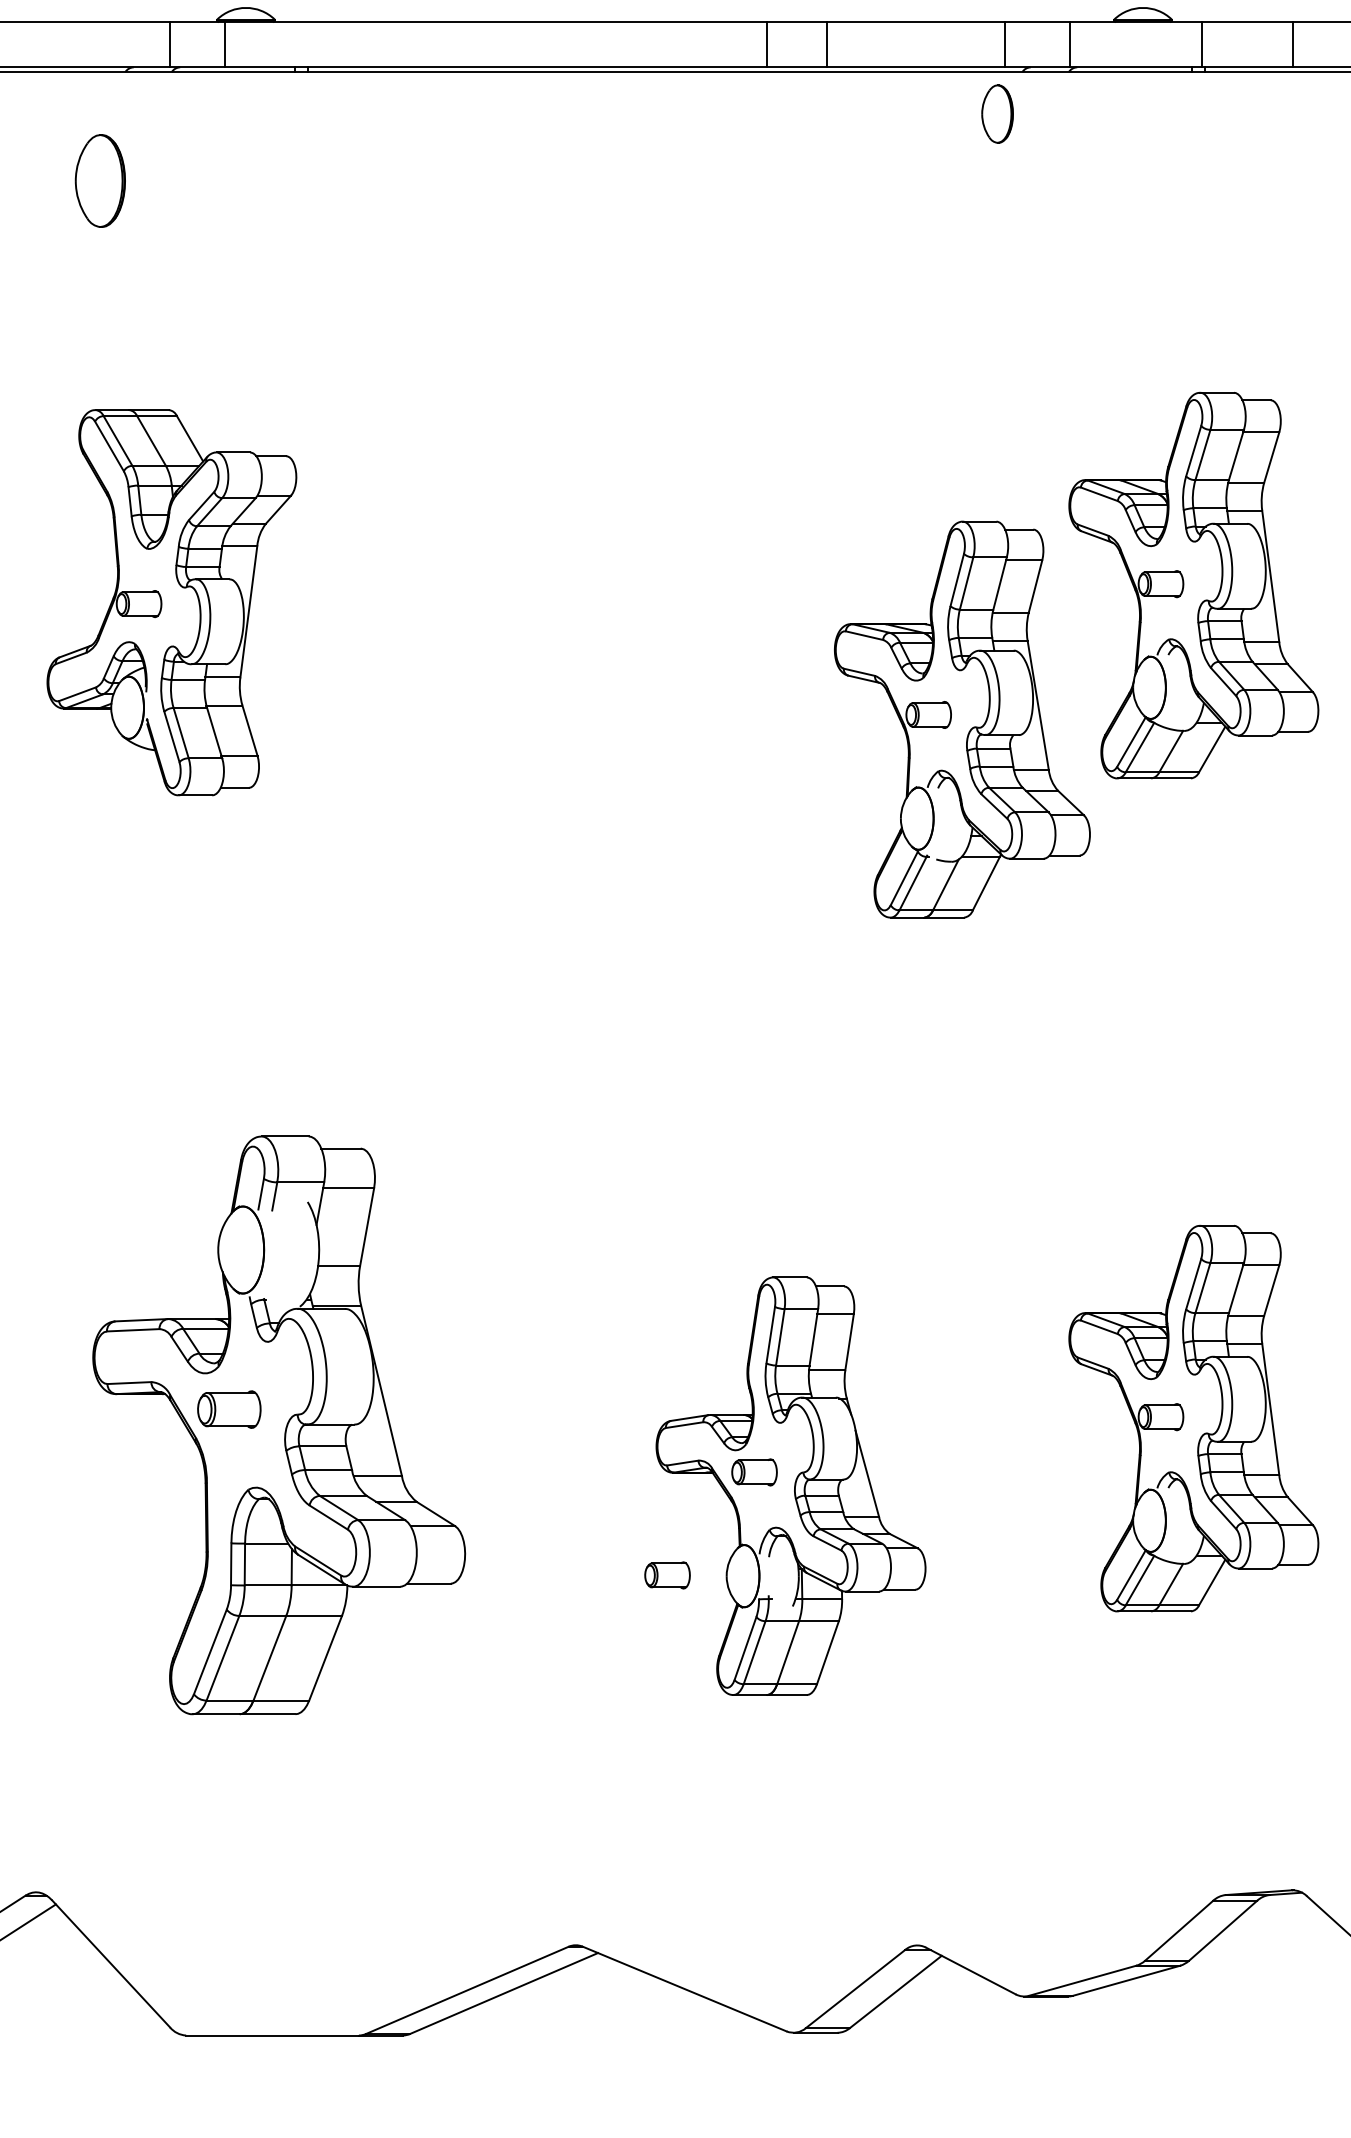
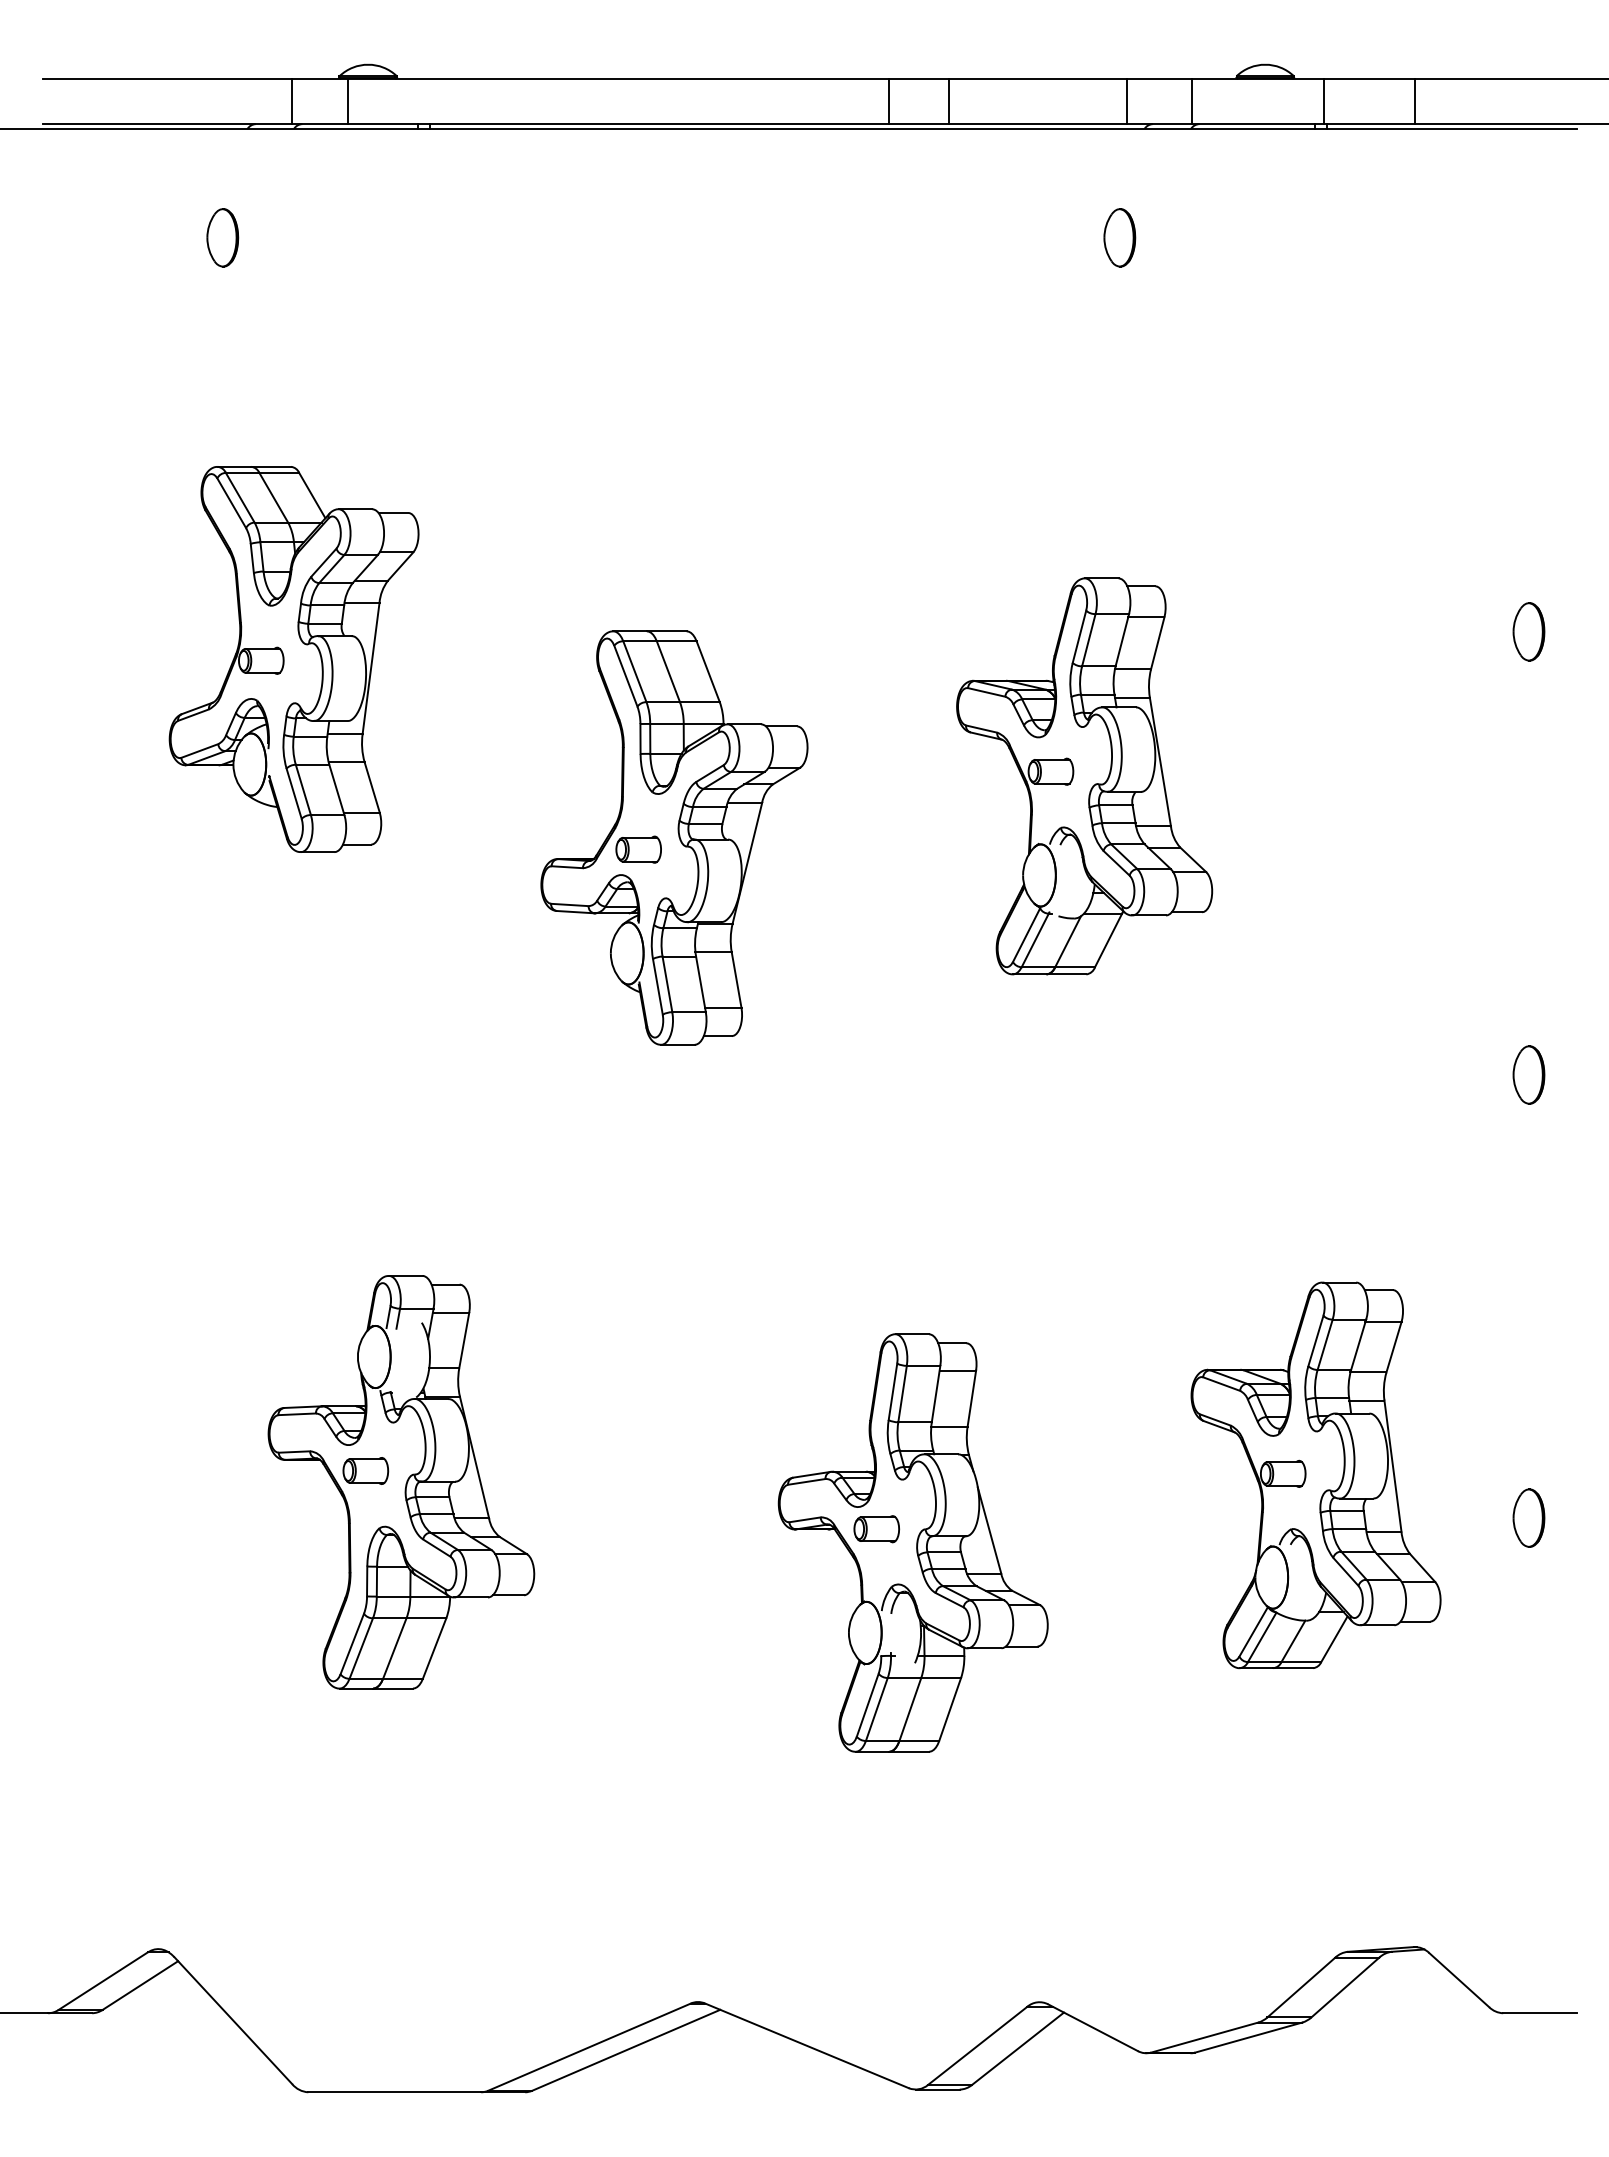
part: (997, 113) -> (1119, 237), moved
part: (100, 180) -> (222, 237), size x0.62
part: (1193, 585) -> (1315, 642), removed
part: (552, 780) -> (674, 837), added
part: (279, 1425) -> (401, 1482), size x0.71
part: (667, 1575) -> (789, 1632), removed

